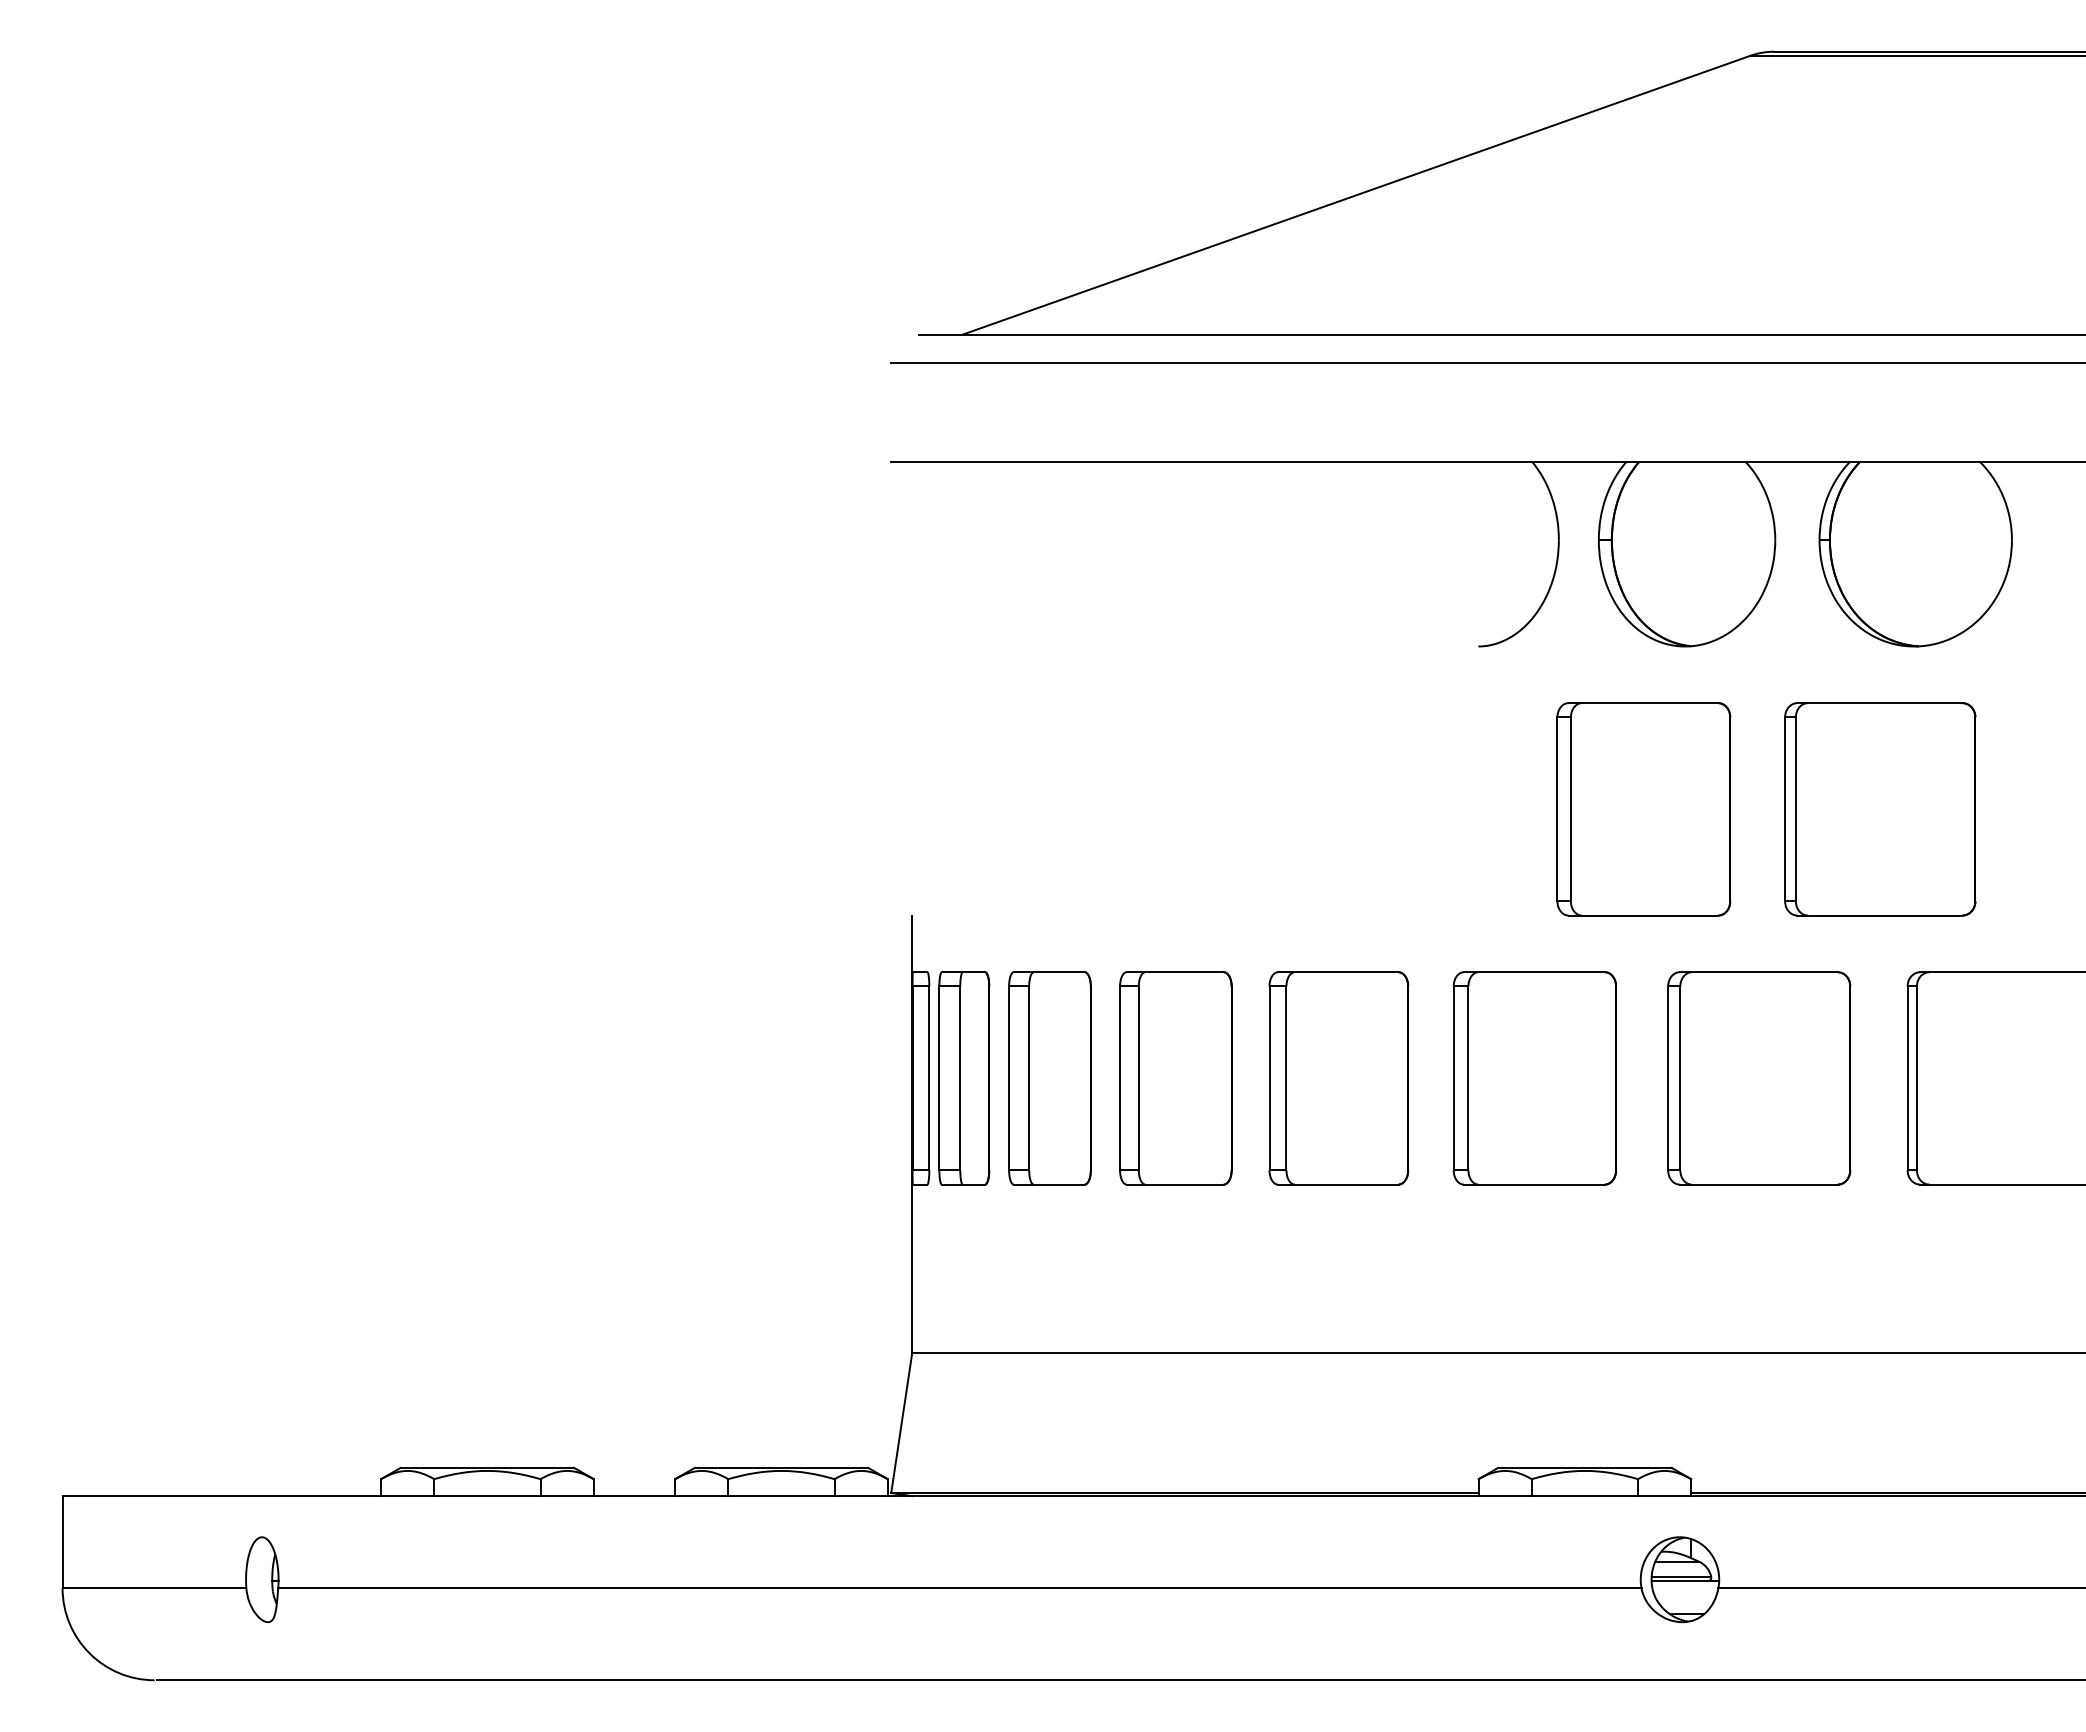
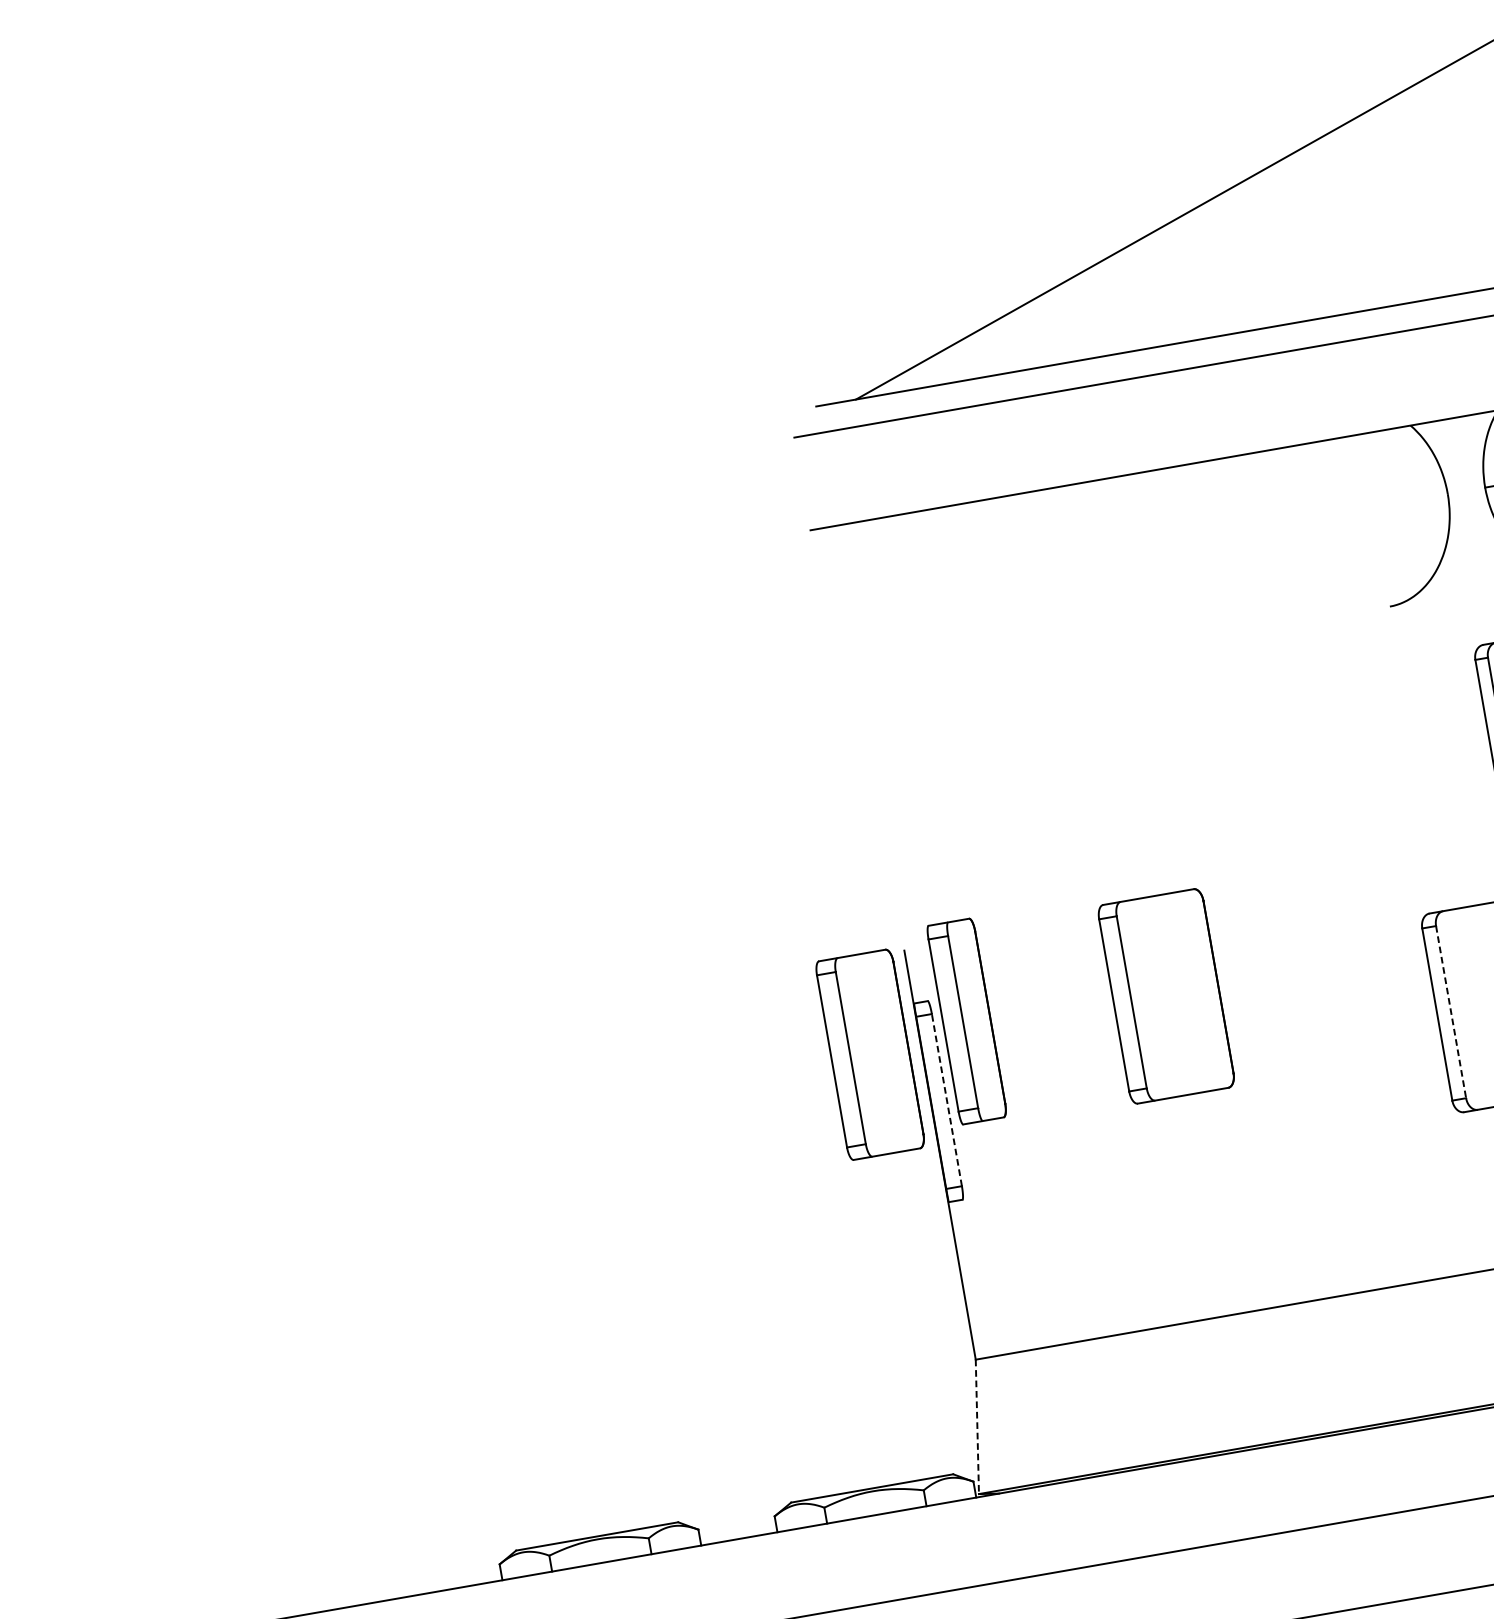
line: (929, 1077) -> (946, 1099), solid -> dashed
part: (964, 1078) -> (967, 1021), moved
part: (1049, 1078) -> (869, 1054), moved
part: (1175, 1078) -> (1166, 996), moved
part: (1338, 1078) -> (1329, 1033), removed
line: (1468, 1078) -> (1451, 1012), solid -> dashed
line: (901, 1422) -> (977, 1426), solid -> dashed

